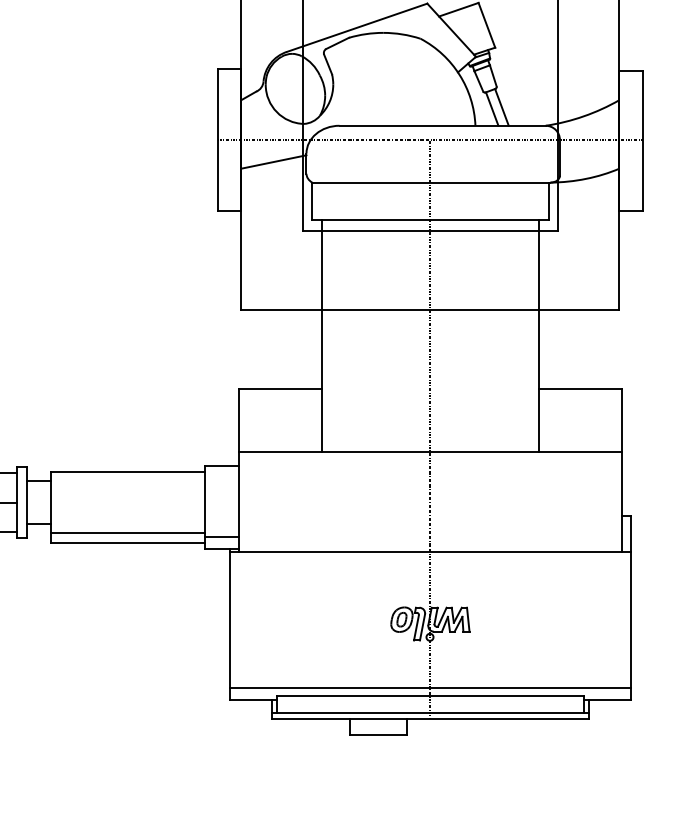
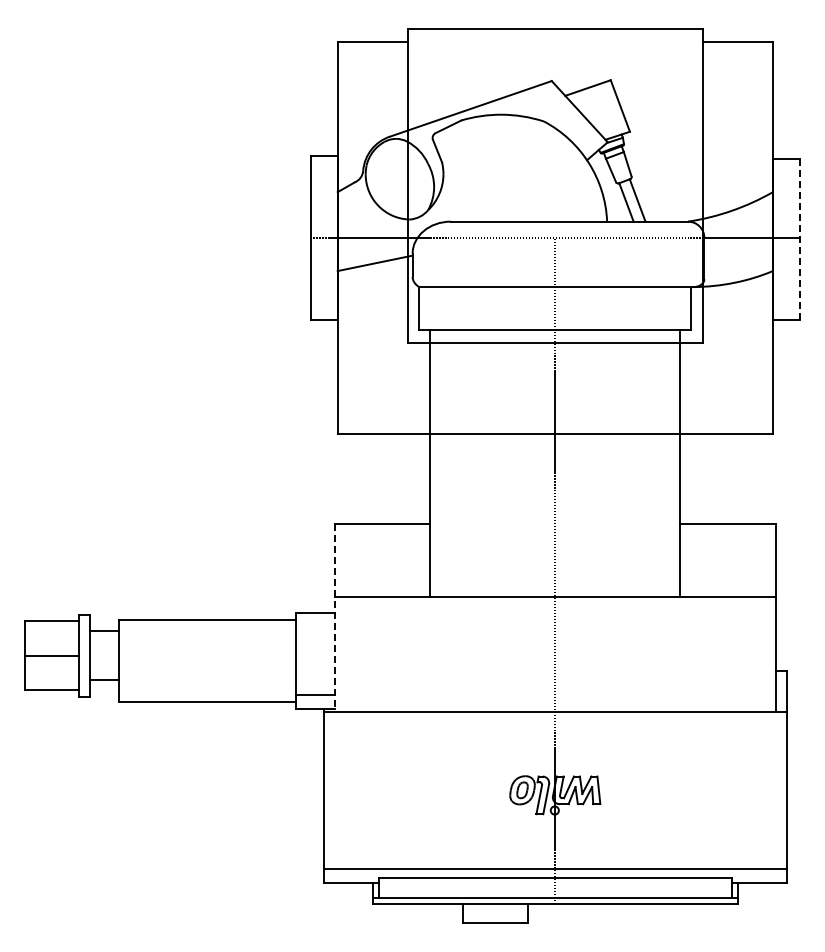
line: (643, 141) -> (800, 239), solid -> dashed
line: (238, 470) -> (334, 618), solid -> dashed
line: (127, 533) -> (206, 691), removed

